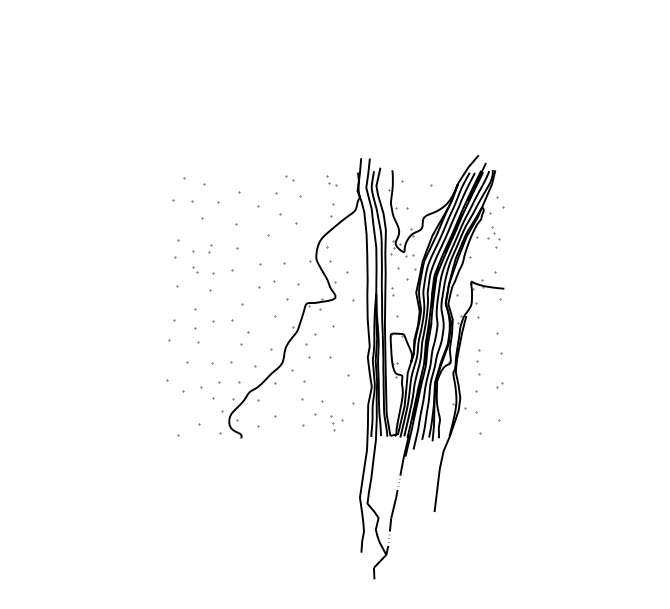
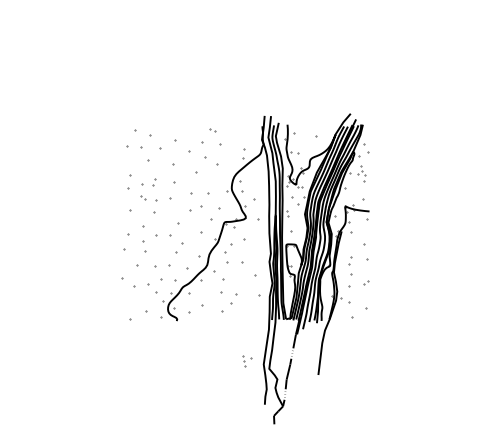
part: (332, 180) -> (243, 132), removed
part: (337, 423) -> (247, 361), moved

